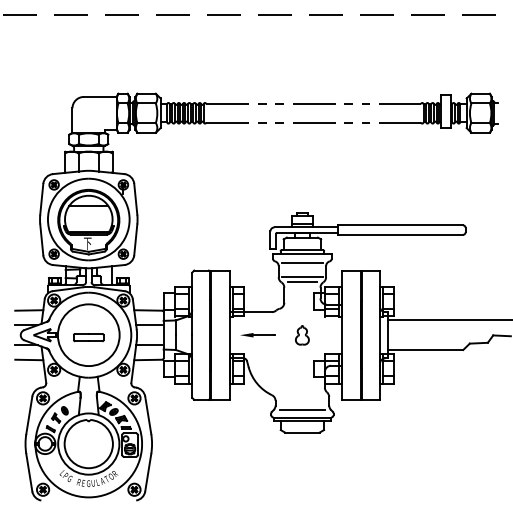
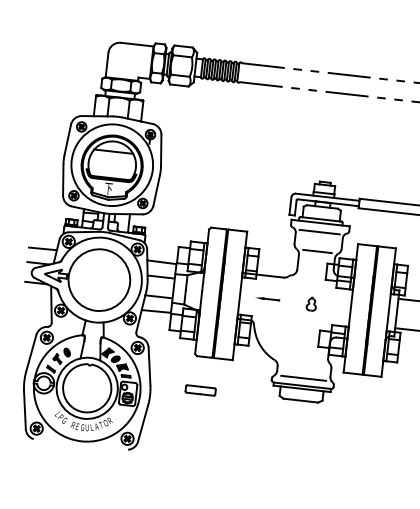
line: (302, 277) -> (318, 246), removed
part: (257, 335) -> (266, 299), size x0.7
part: (302, 335) -> (311, 304), size x0.7
part: (88, 337) -> (200, 390), moved
line: (29, 359) -> (37, 297), removed

